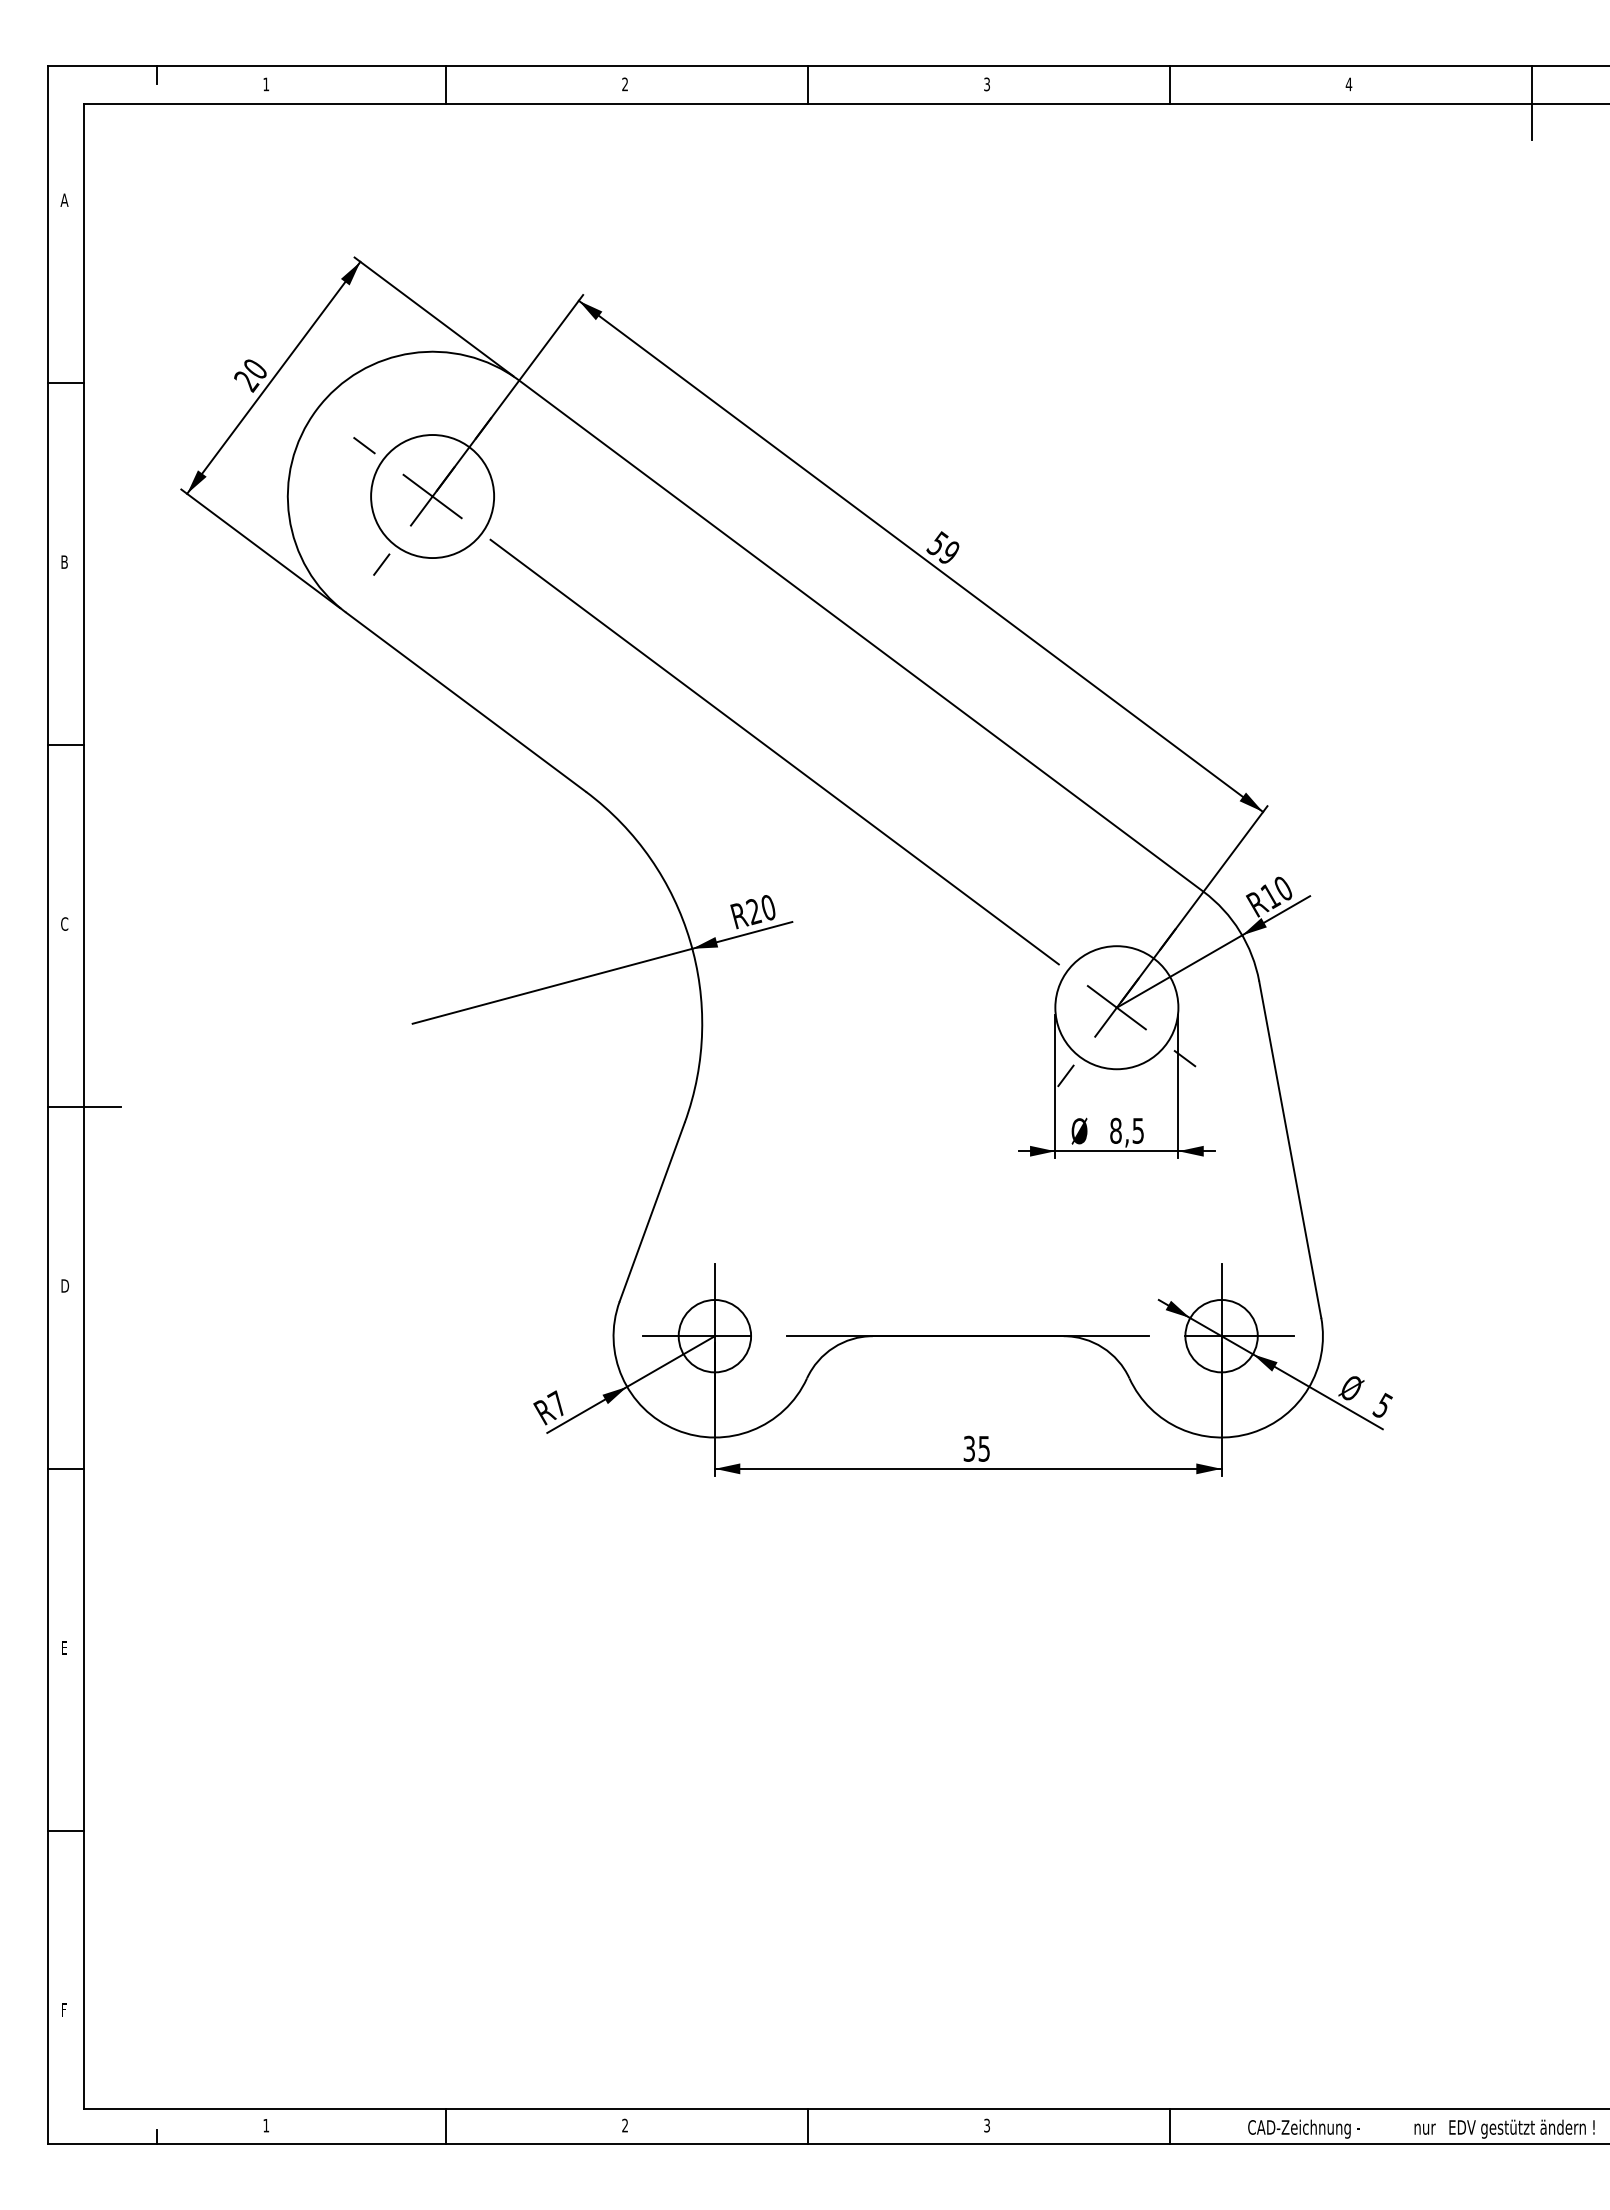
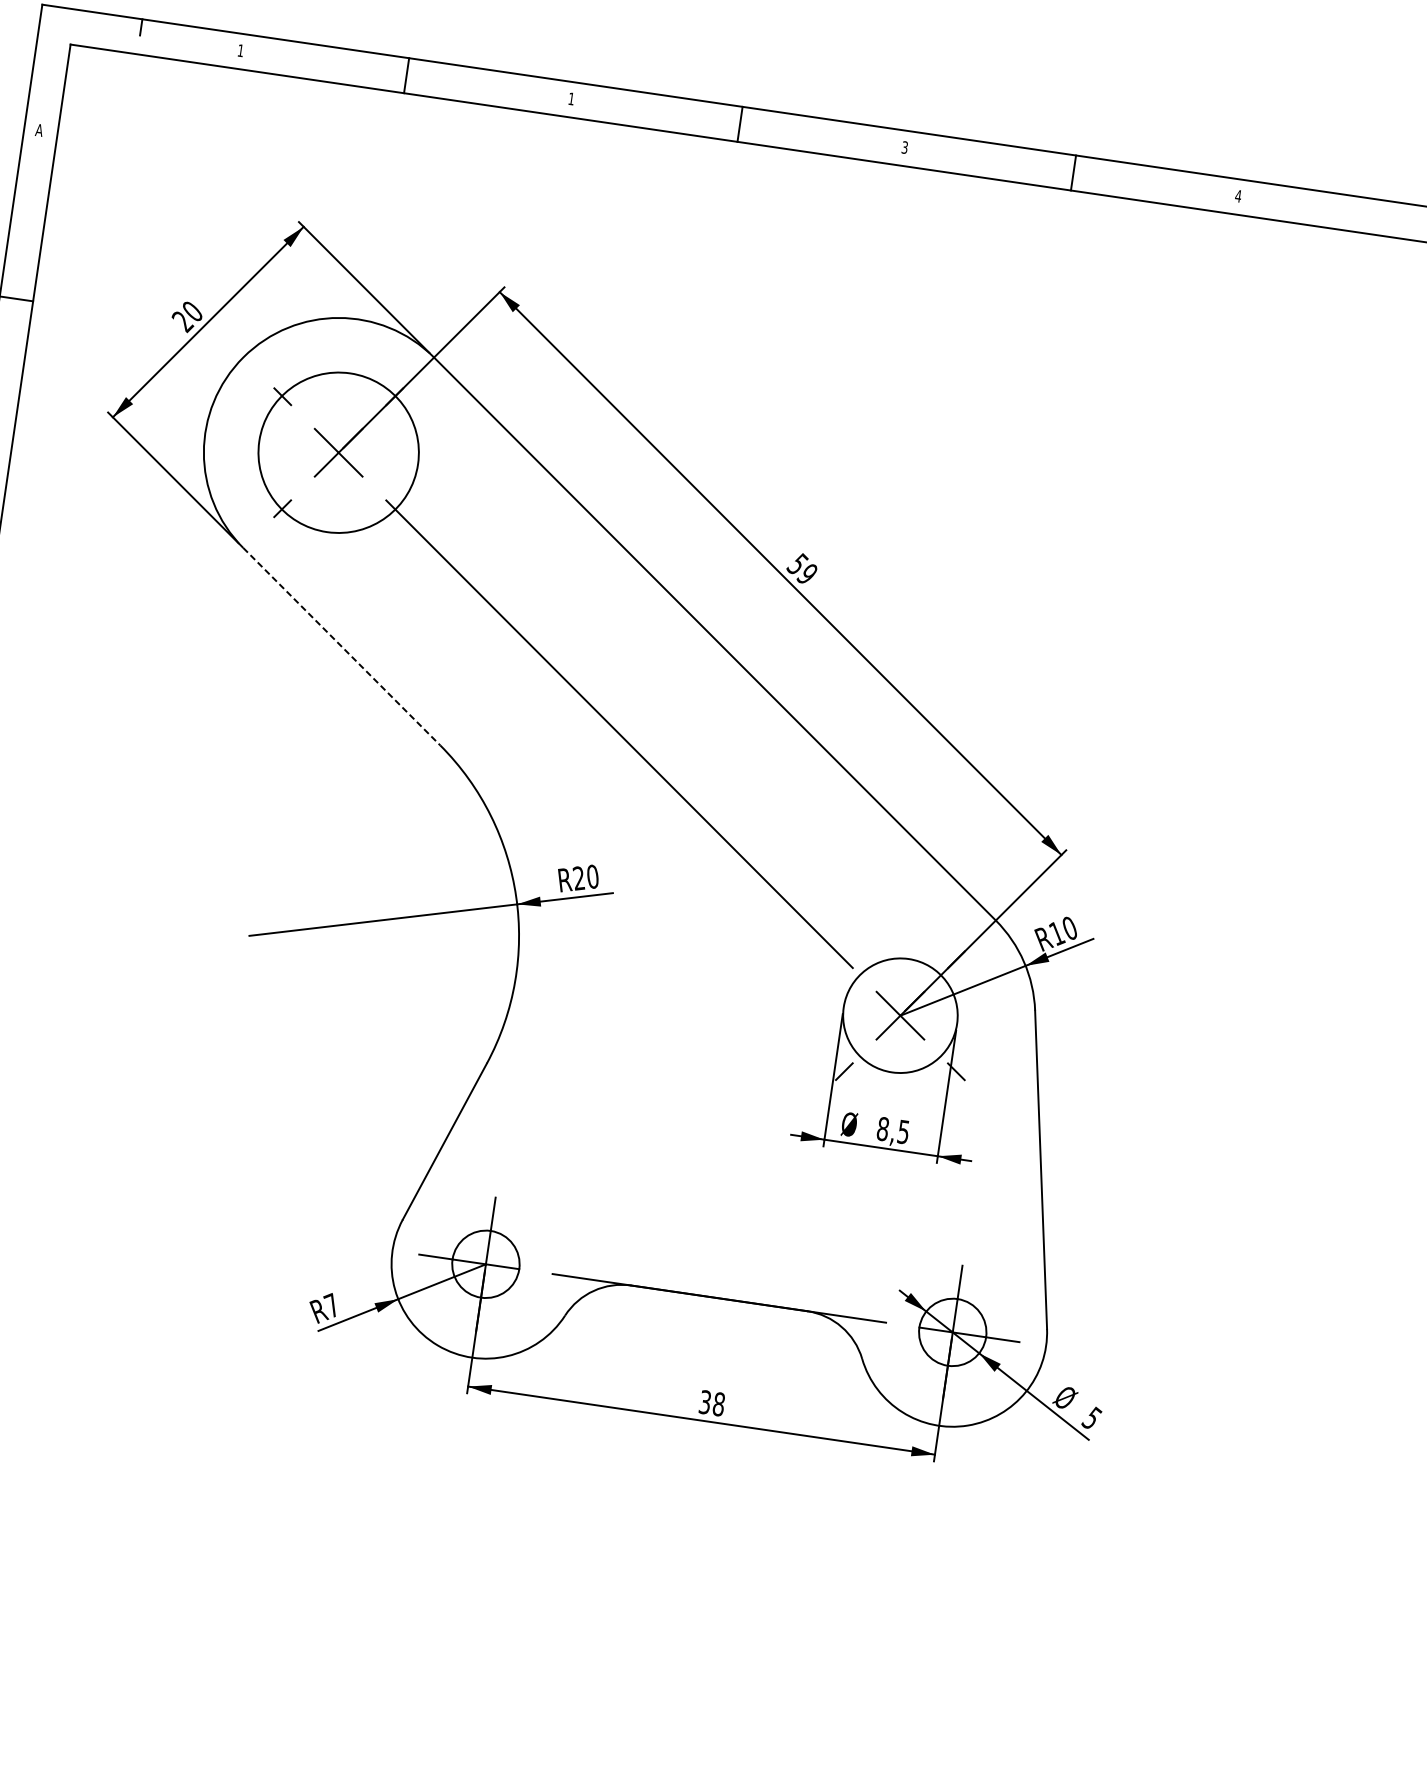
text: (624, 84) -> (570, 98), 2 -> 1
line: (1532, 103) -> (1404, 238), removed
circle: (432, 496) -> (338, 452), size x1.4
line: (465, 702) -> (341, 646), solid -> dashed
text: (984, 1448) -> (719, 1404), 35 -> 38

